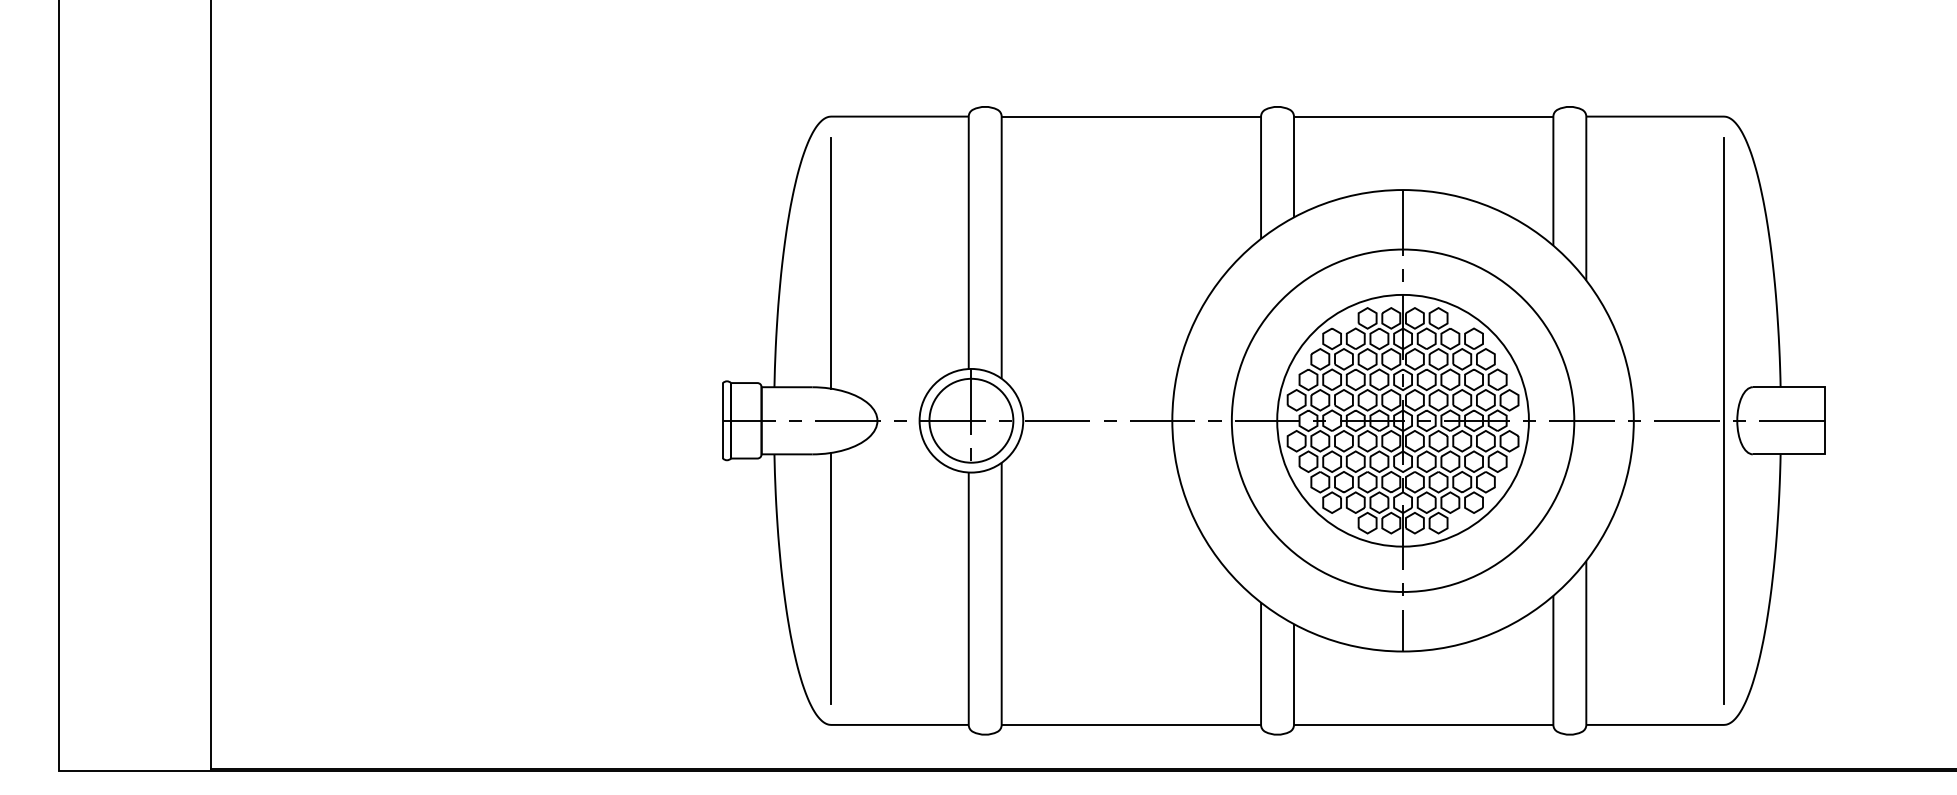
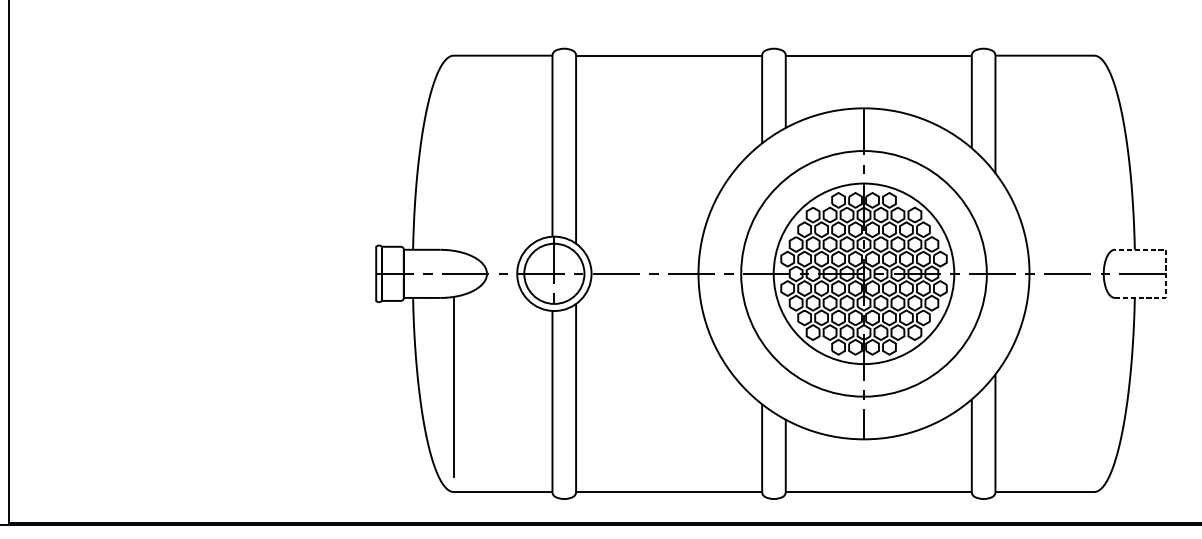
line: (831, 262) -> (454, 160), removed
line: (1723, 420) -> (1093, 273), removed
line: (1824, 420) -> (1166, 273), solid -> dashed

